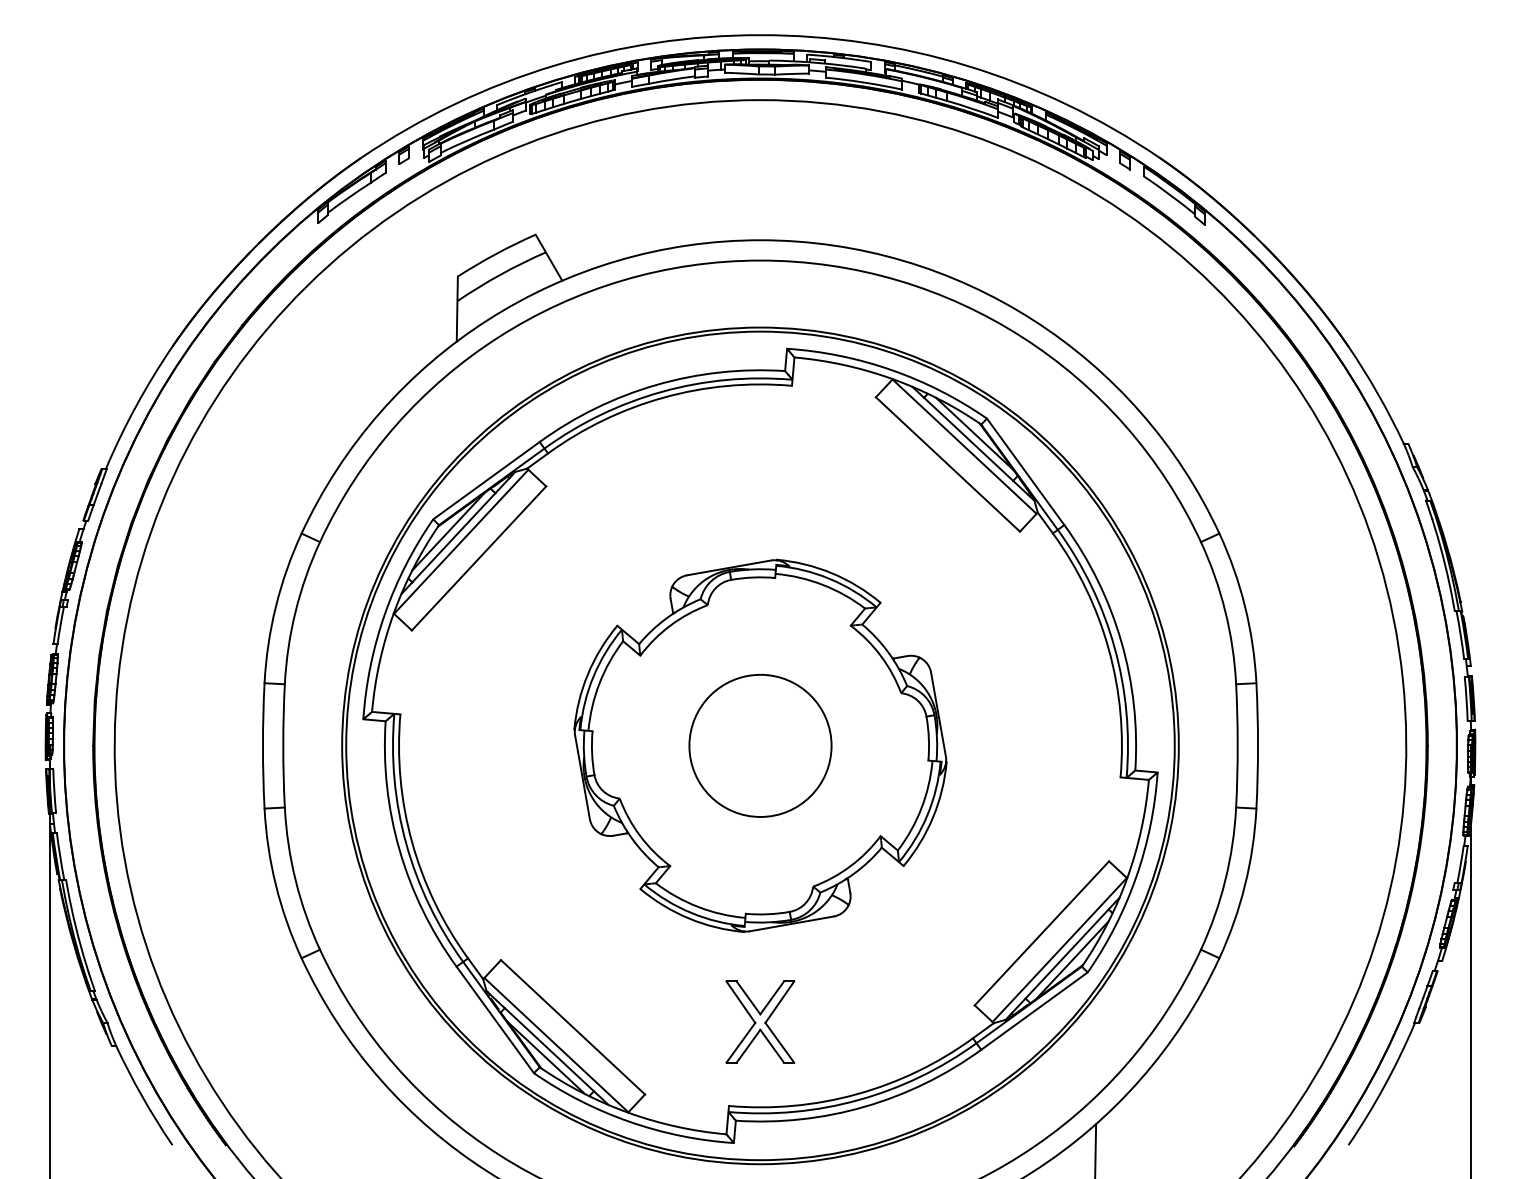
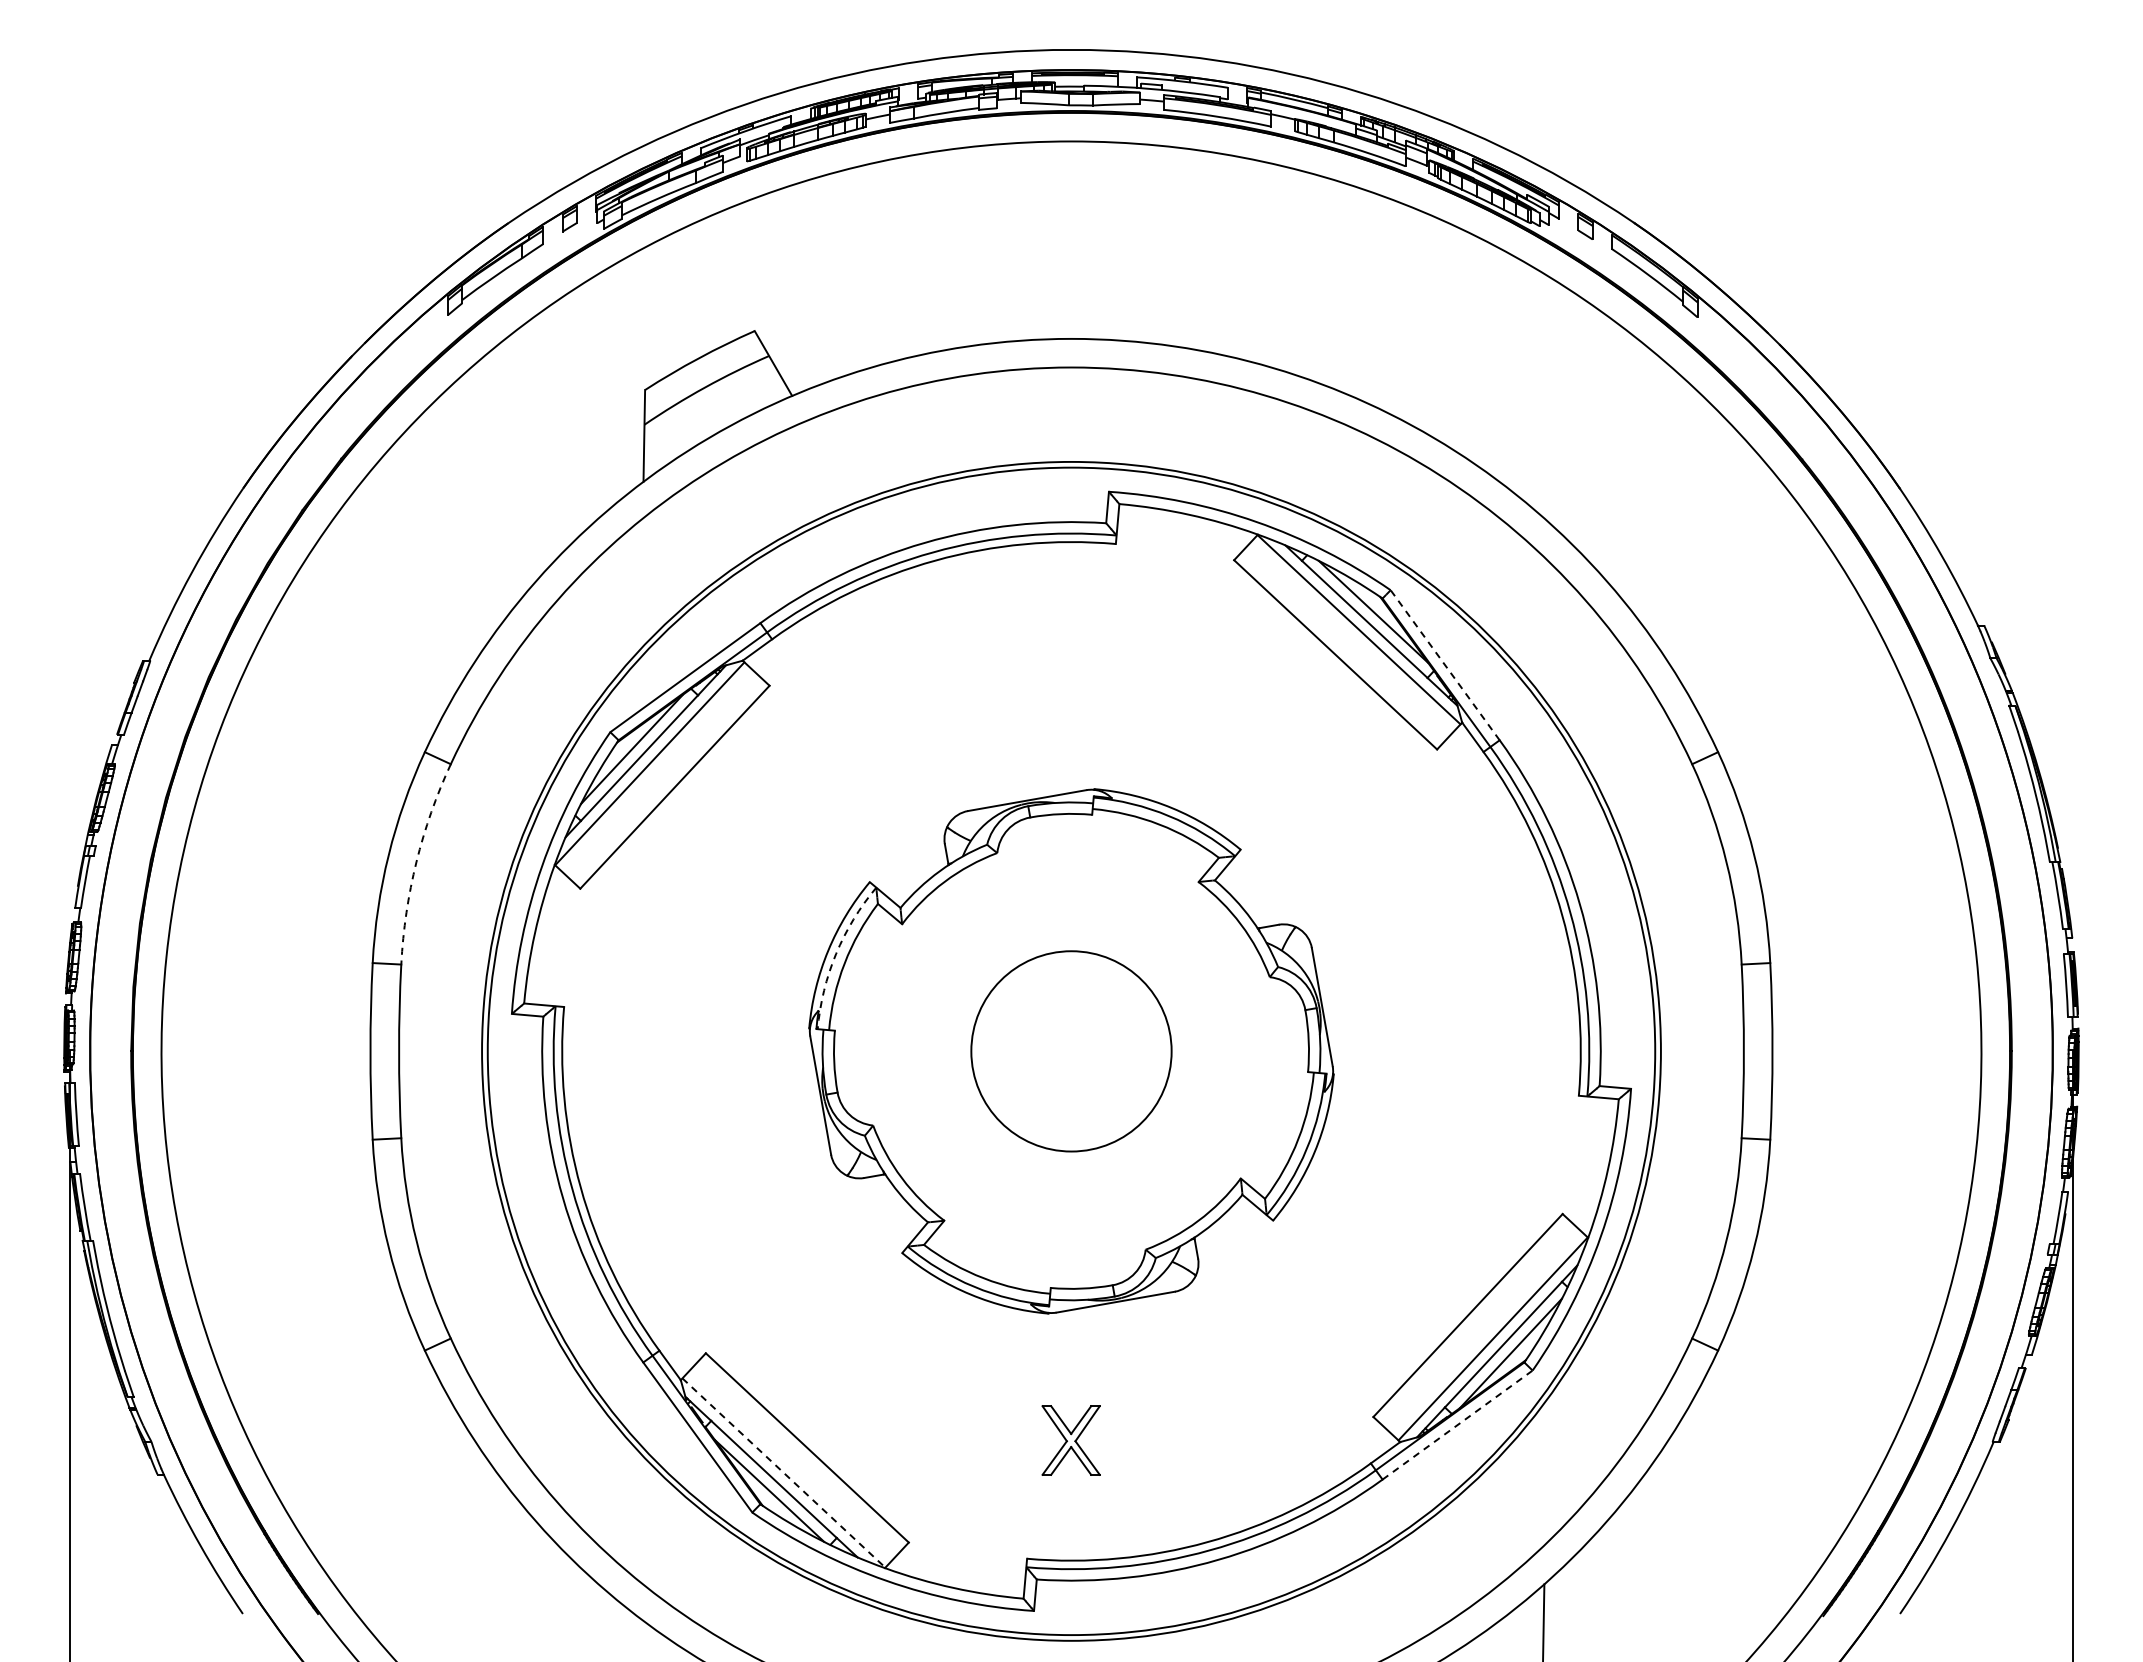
line: (1025, 472) -> (1445, 665), solid -> dashed
arc: (295, 611) -> (416, 862), solid -> dashed
arc: (593, 676) -> (836, 953), solid -> dashed
line: (1034, 1011) -> (1457, 1425), solid -> dashed
part: (759, 1022) -> (1070, 1440), size x0.6
line: (556, 1045) -> (783, 1473), solid -> dashed

